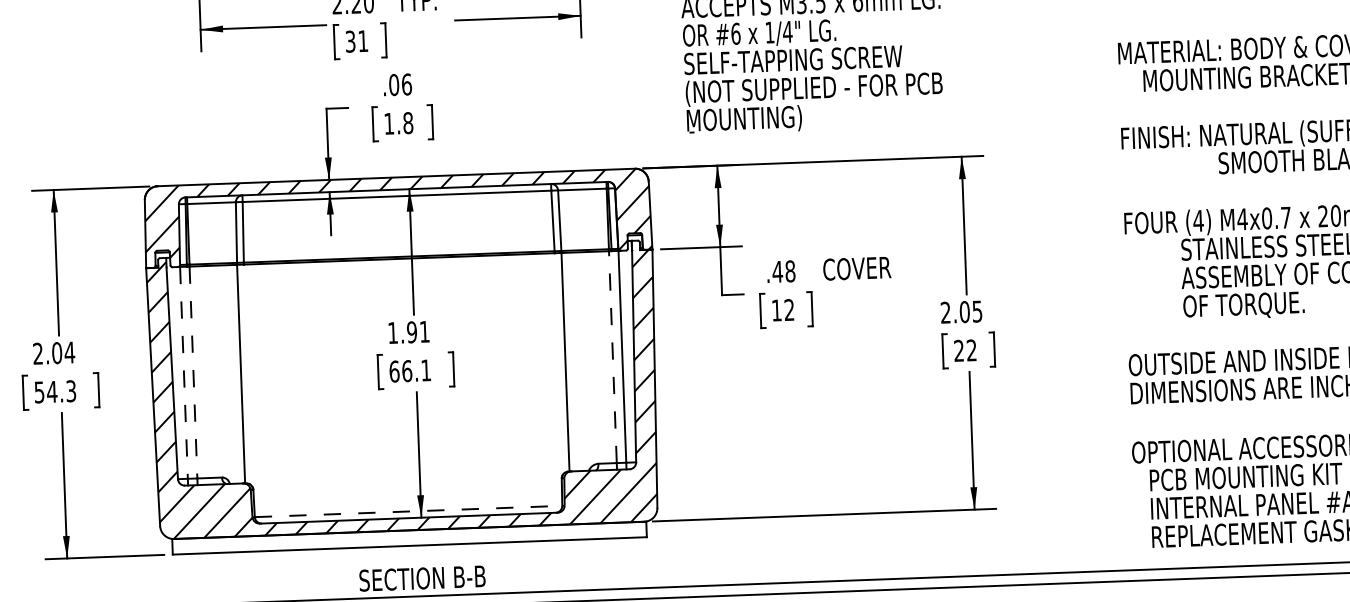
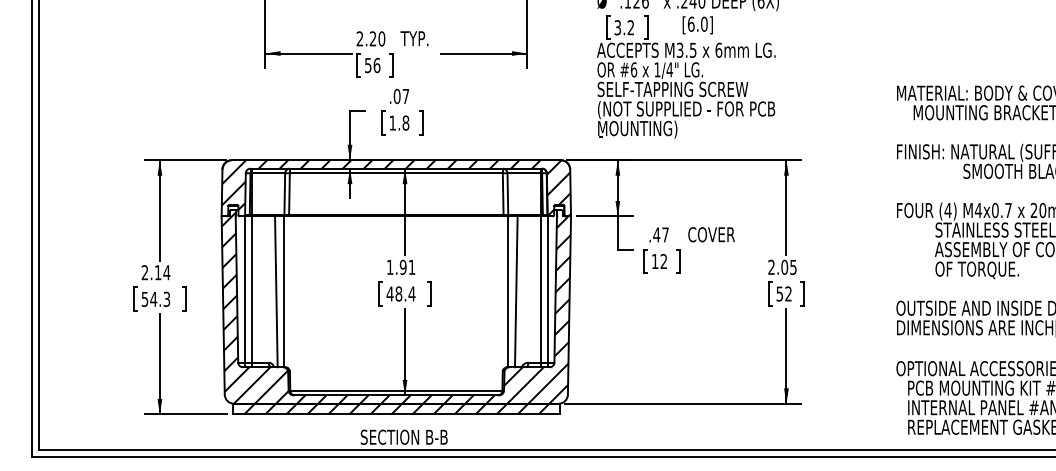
text: (356, 41) -> (372, 65), 31 -> 56
text: (406, 84) -> (405, 96), .06 -> .07
text: (790, 270) -> (665, 234), .48 -> .47
text: (958, 350) -> (779, 293), 22 -> 52
text: (56, 352) -> (157, 272), 2.04 -> 2.14
line: (613, 357) -> (541, 289), dashed -> solid
line: (577, 361) -> (516, 291), added
text: (409, 370) -> (400, 293), 66.1 -> 48.4
line: (193, 373) -> (251, 290), dashed -> solid
line: (184, 374) -> (245, 290), dashed -> solid
line: (229, 374) -> (276, 291), added
line: (408, 511) -> (396, 390), dashed -> solid
hatch: (408, 537) -> (395, 408), added

